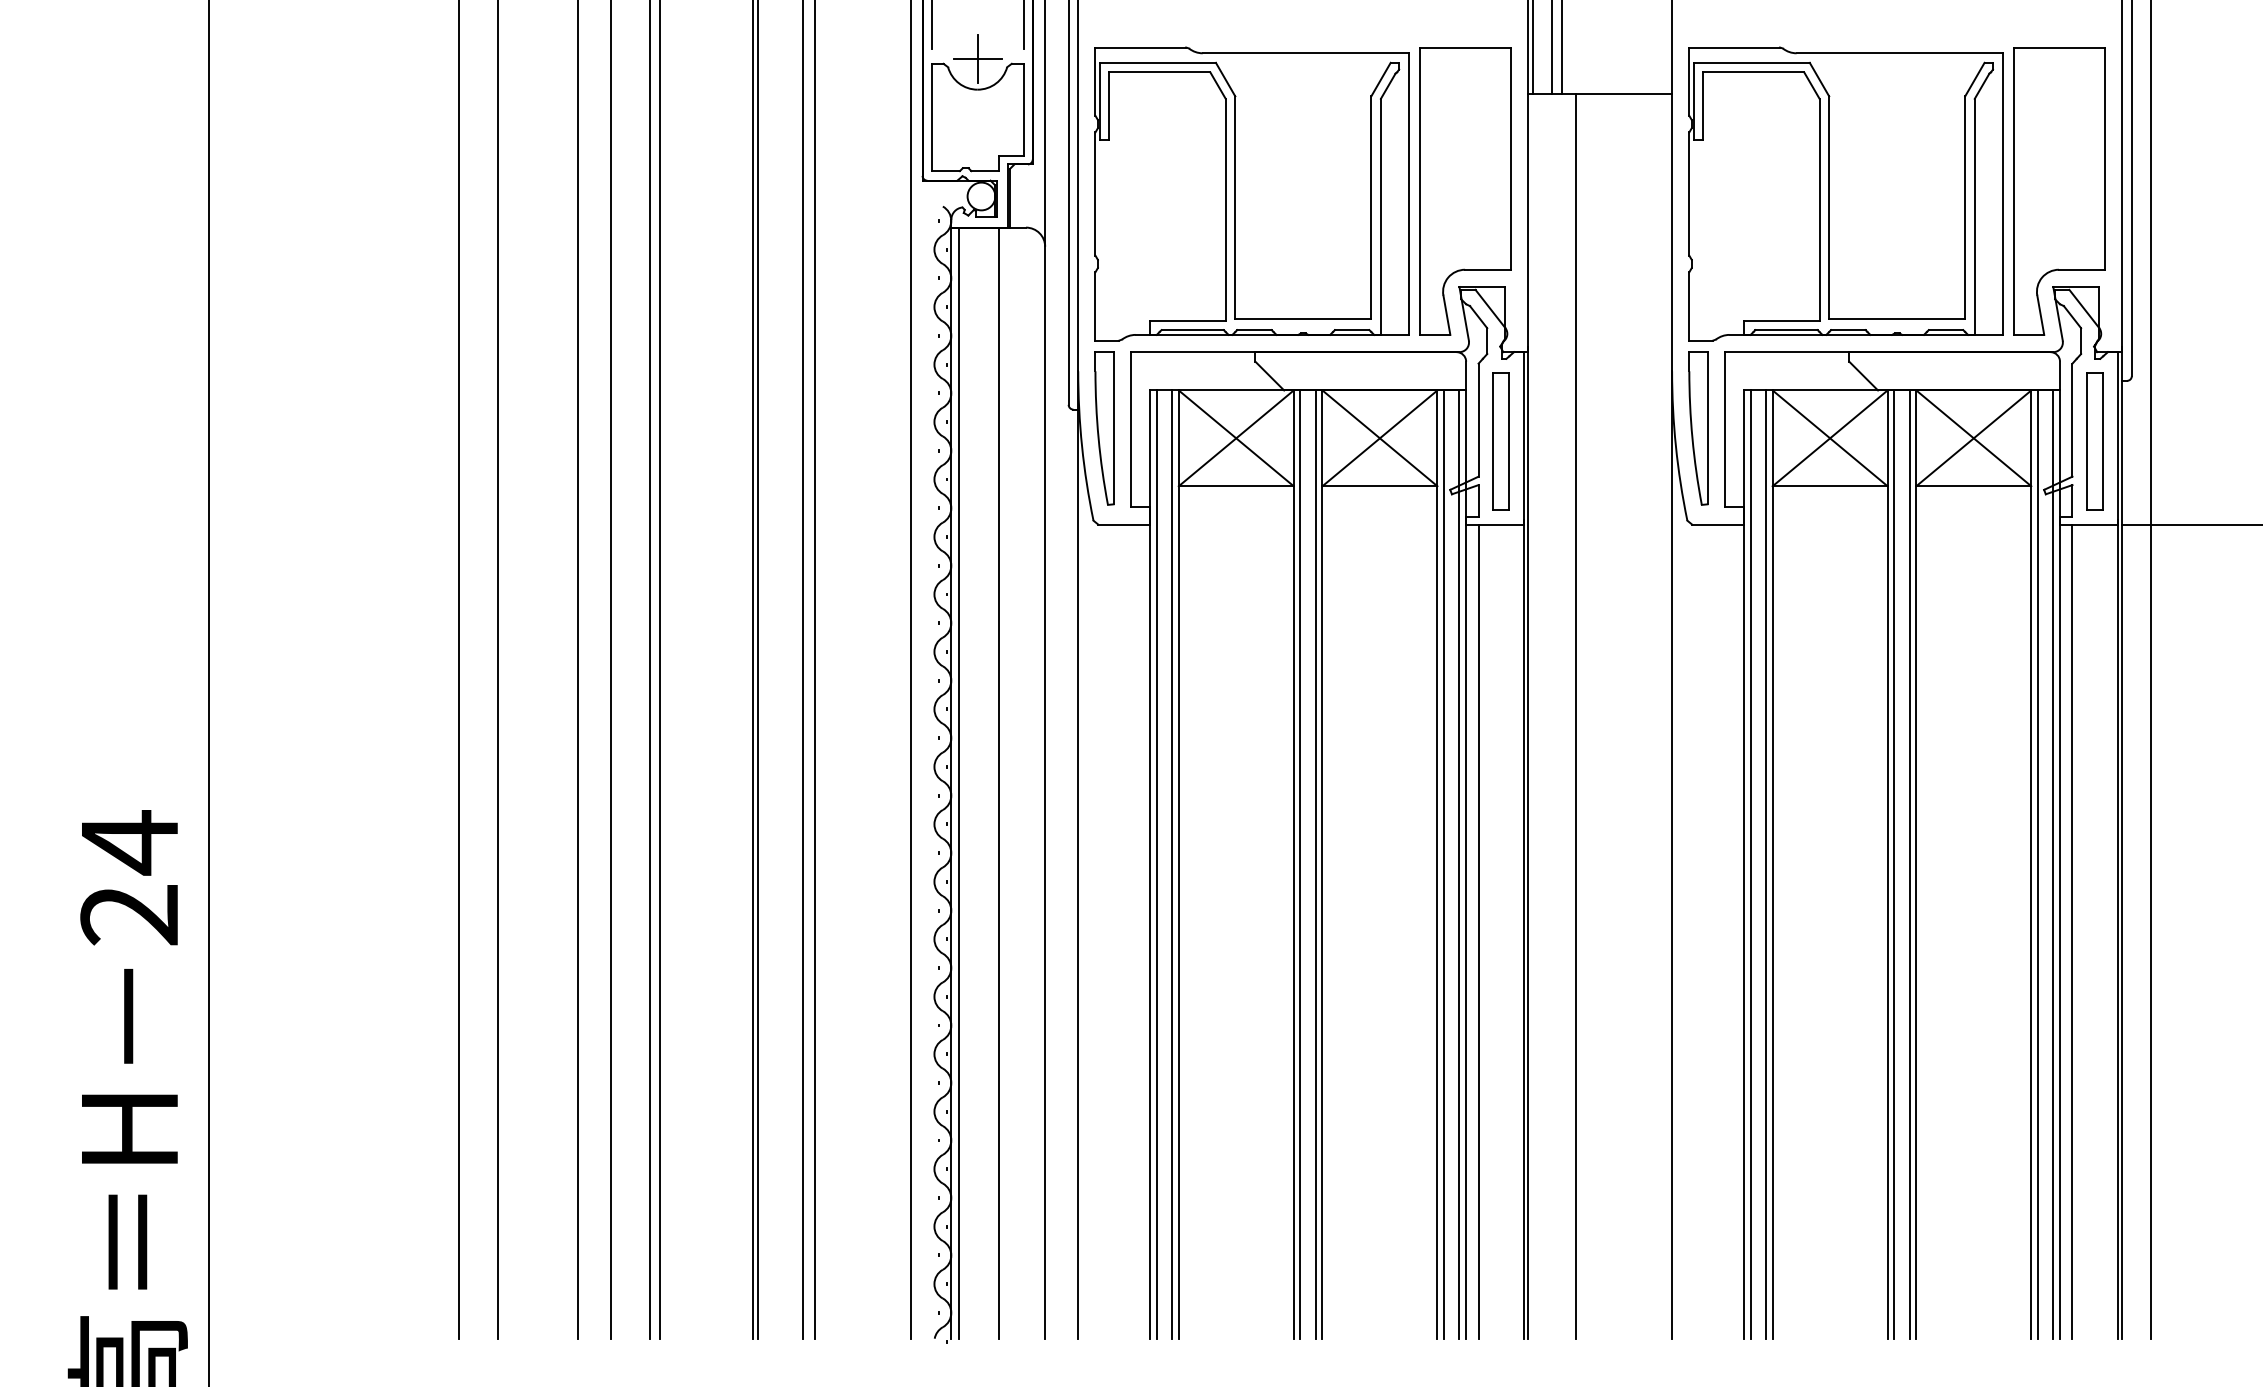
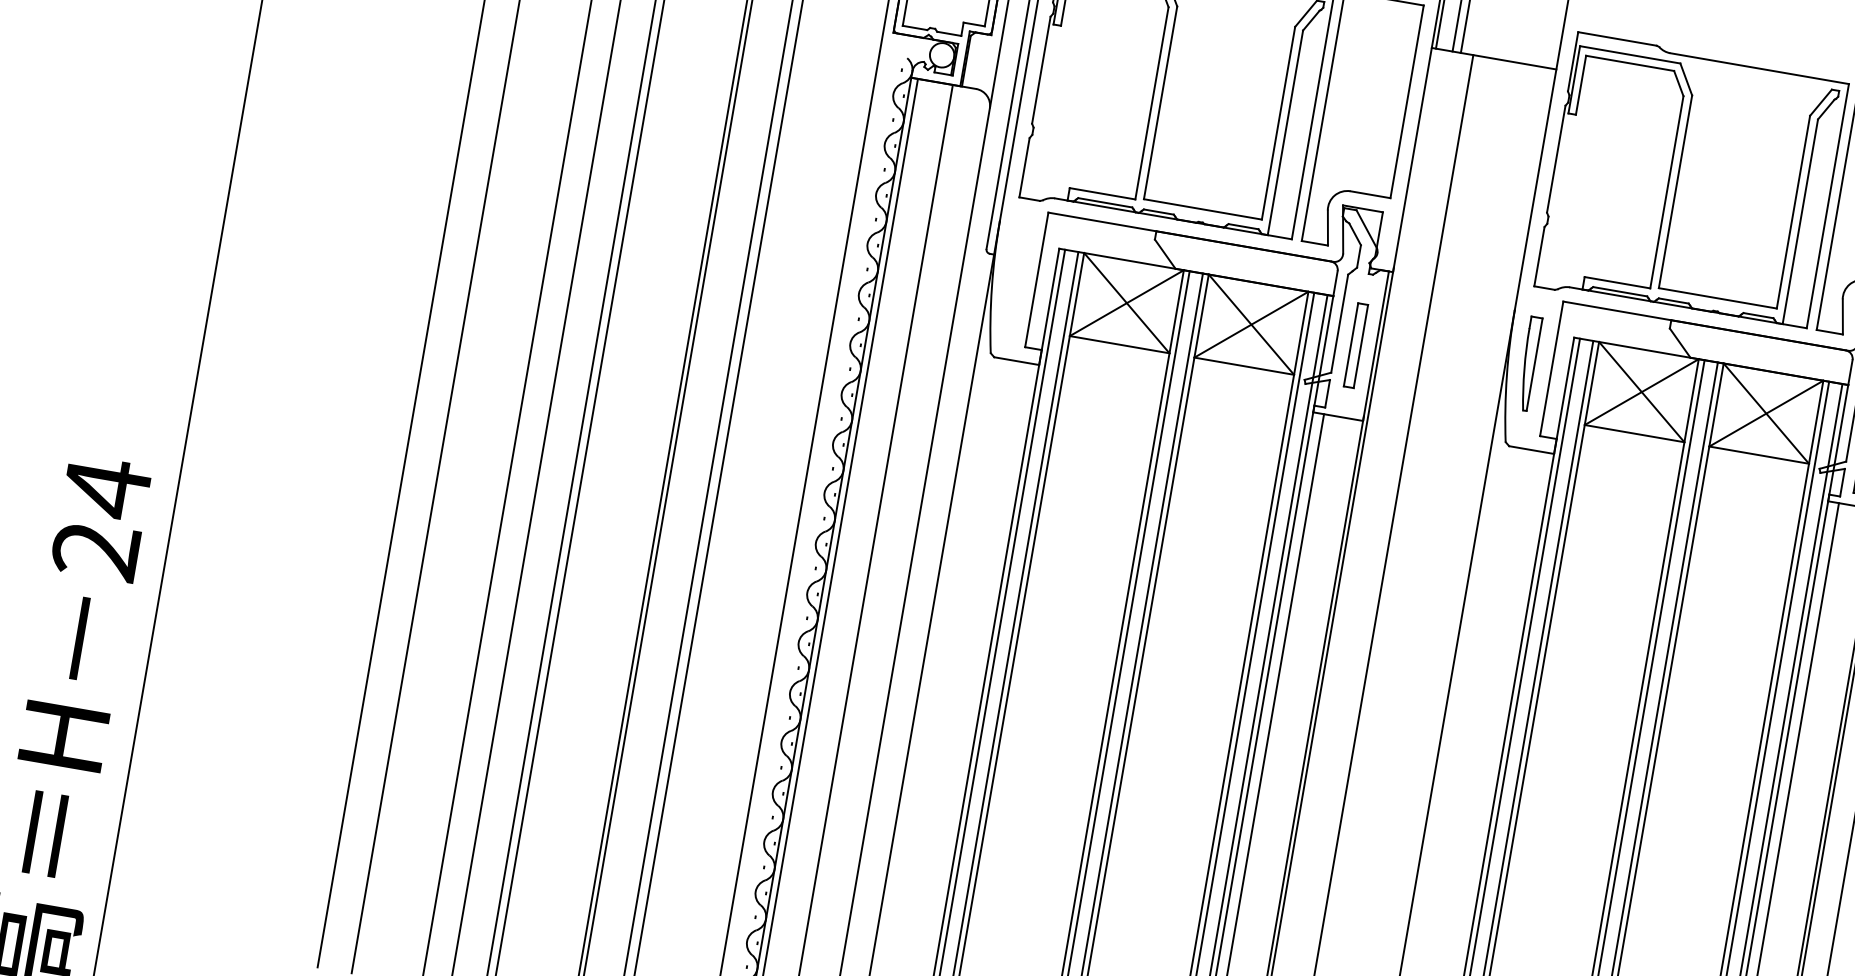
part: (1104, 428) -> (1014, 274), removed
part: (1698, 428) -> (1529, 363), size x0.7
part: (1500, 441) -> (1355, 345), size x0.7

